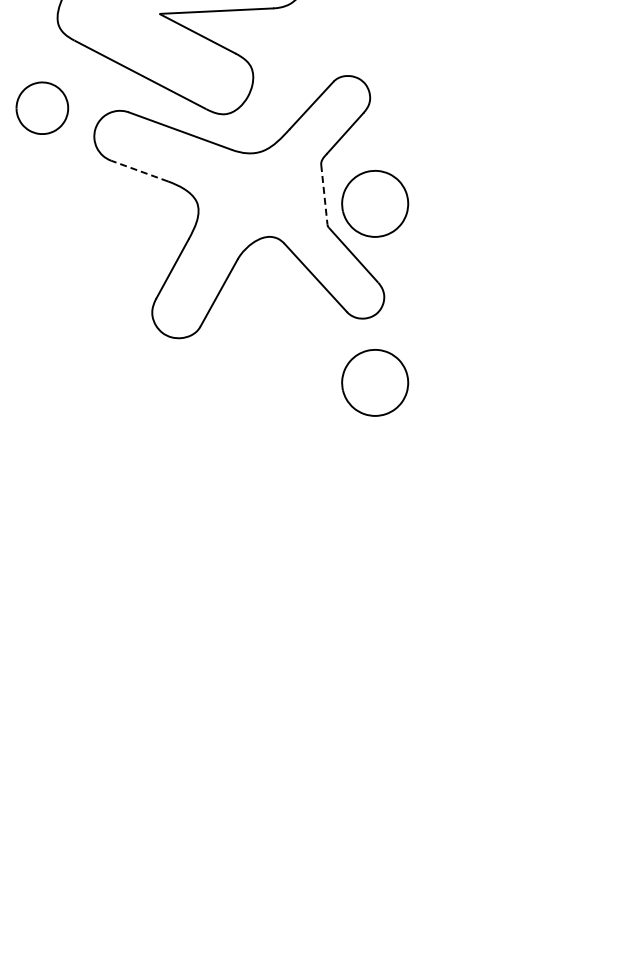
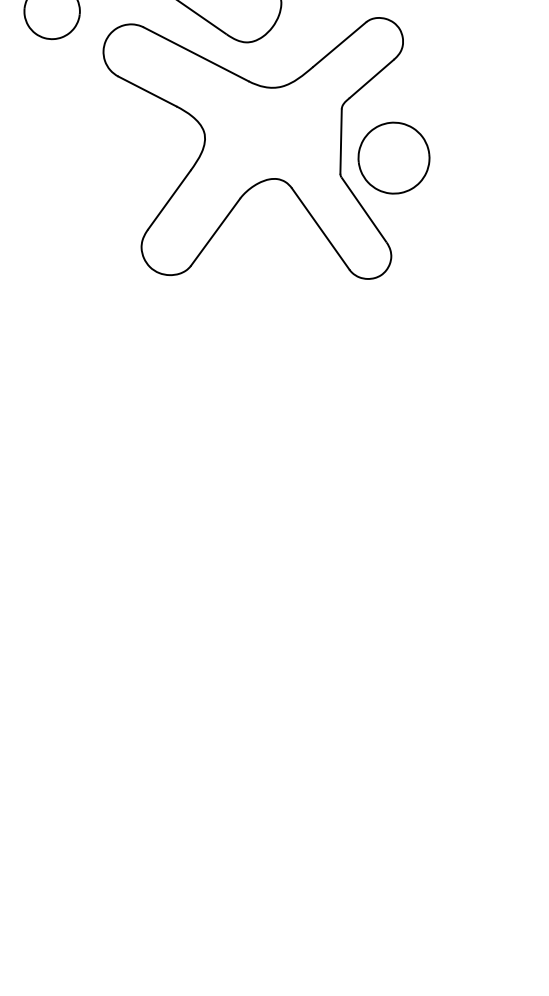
line: (139, 170) -> (147, 90), dashed -> solid
line: (324, 194) -> (341, 141), dashed -> solid
part: (375, 382) -> (370, 348), removed

